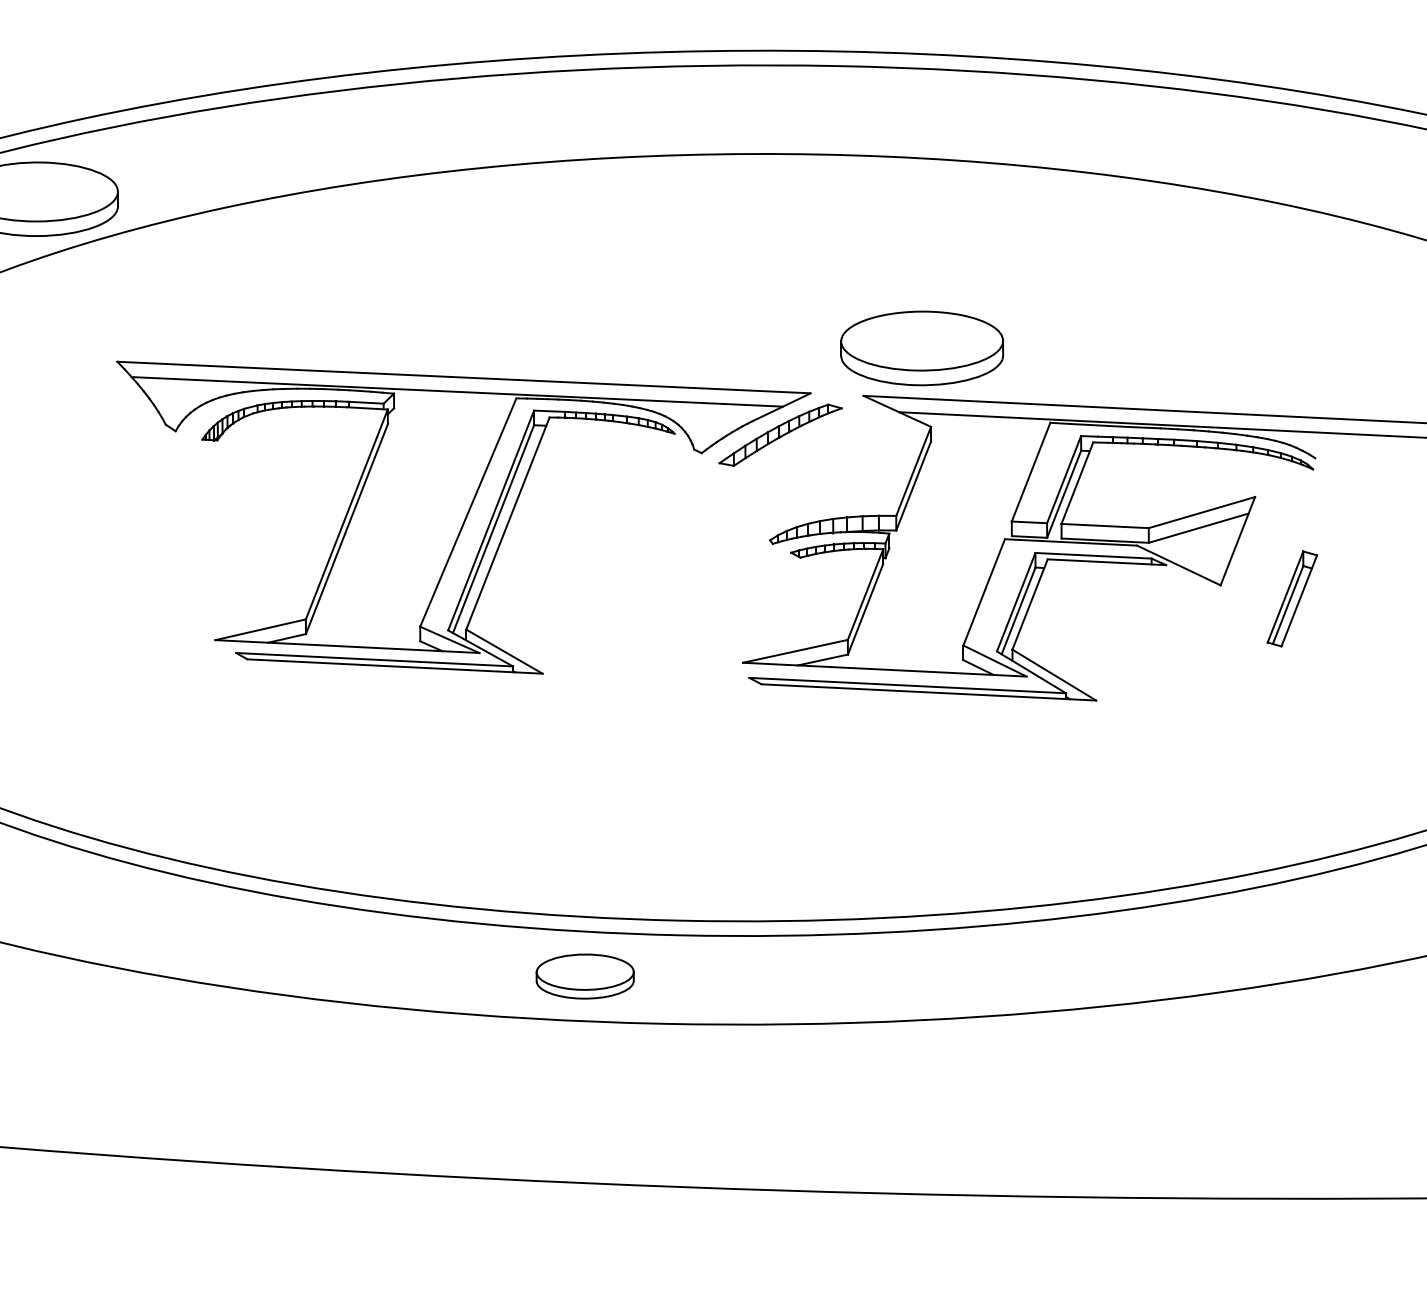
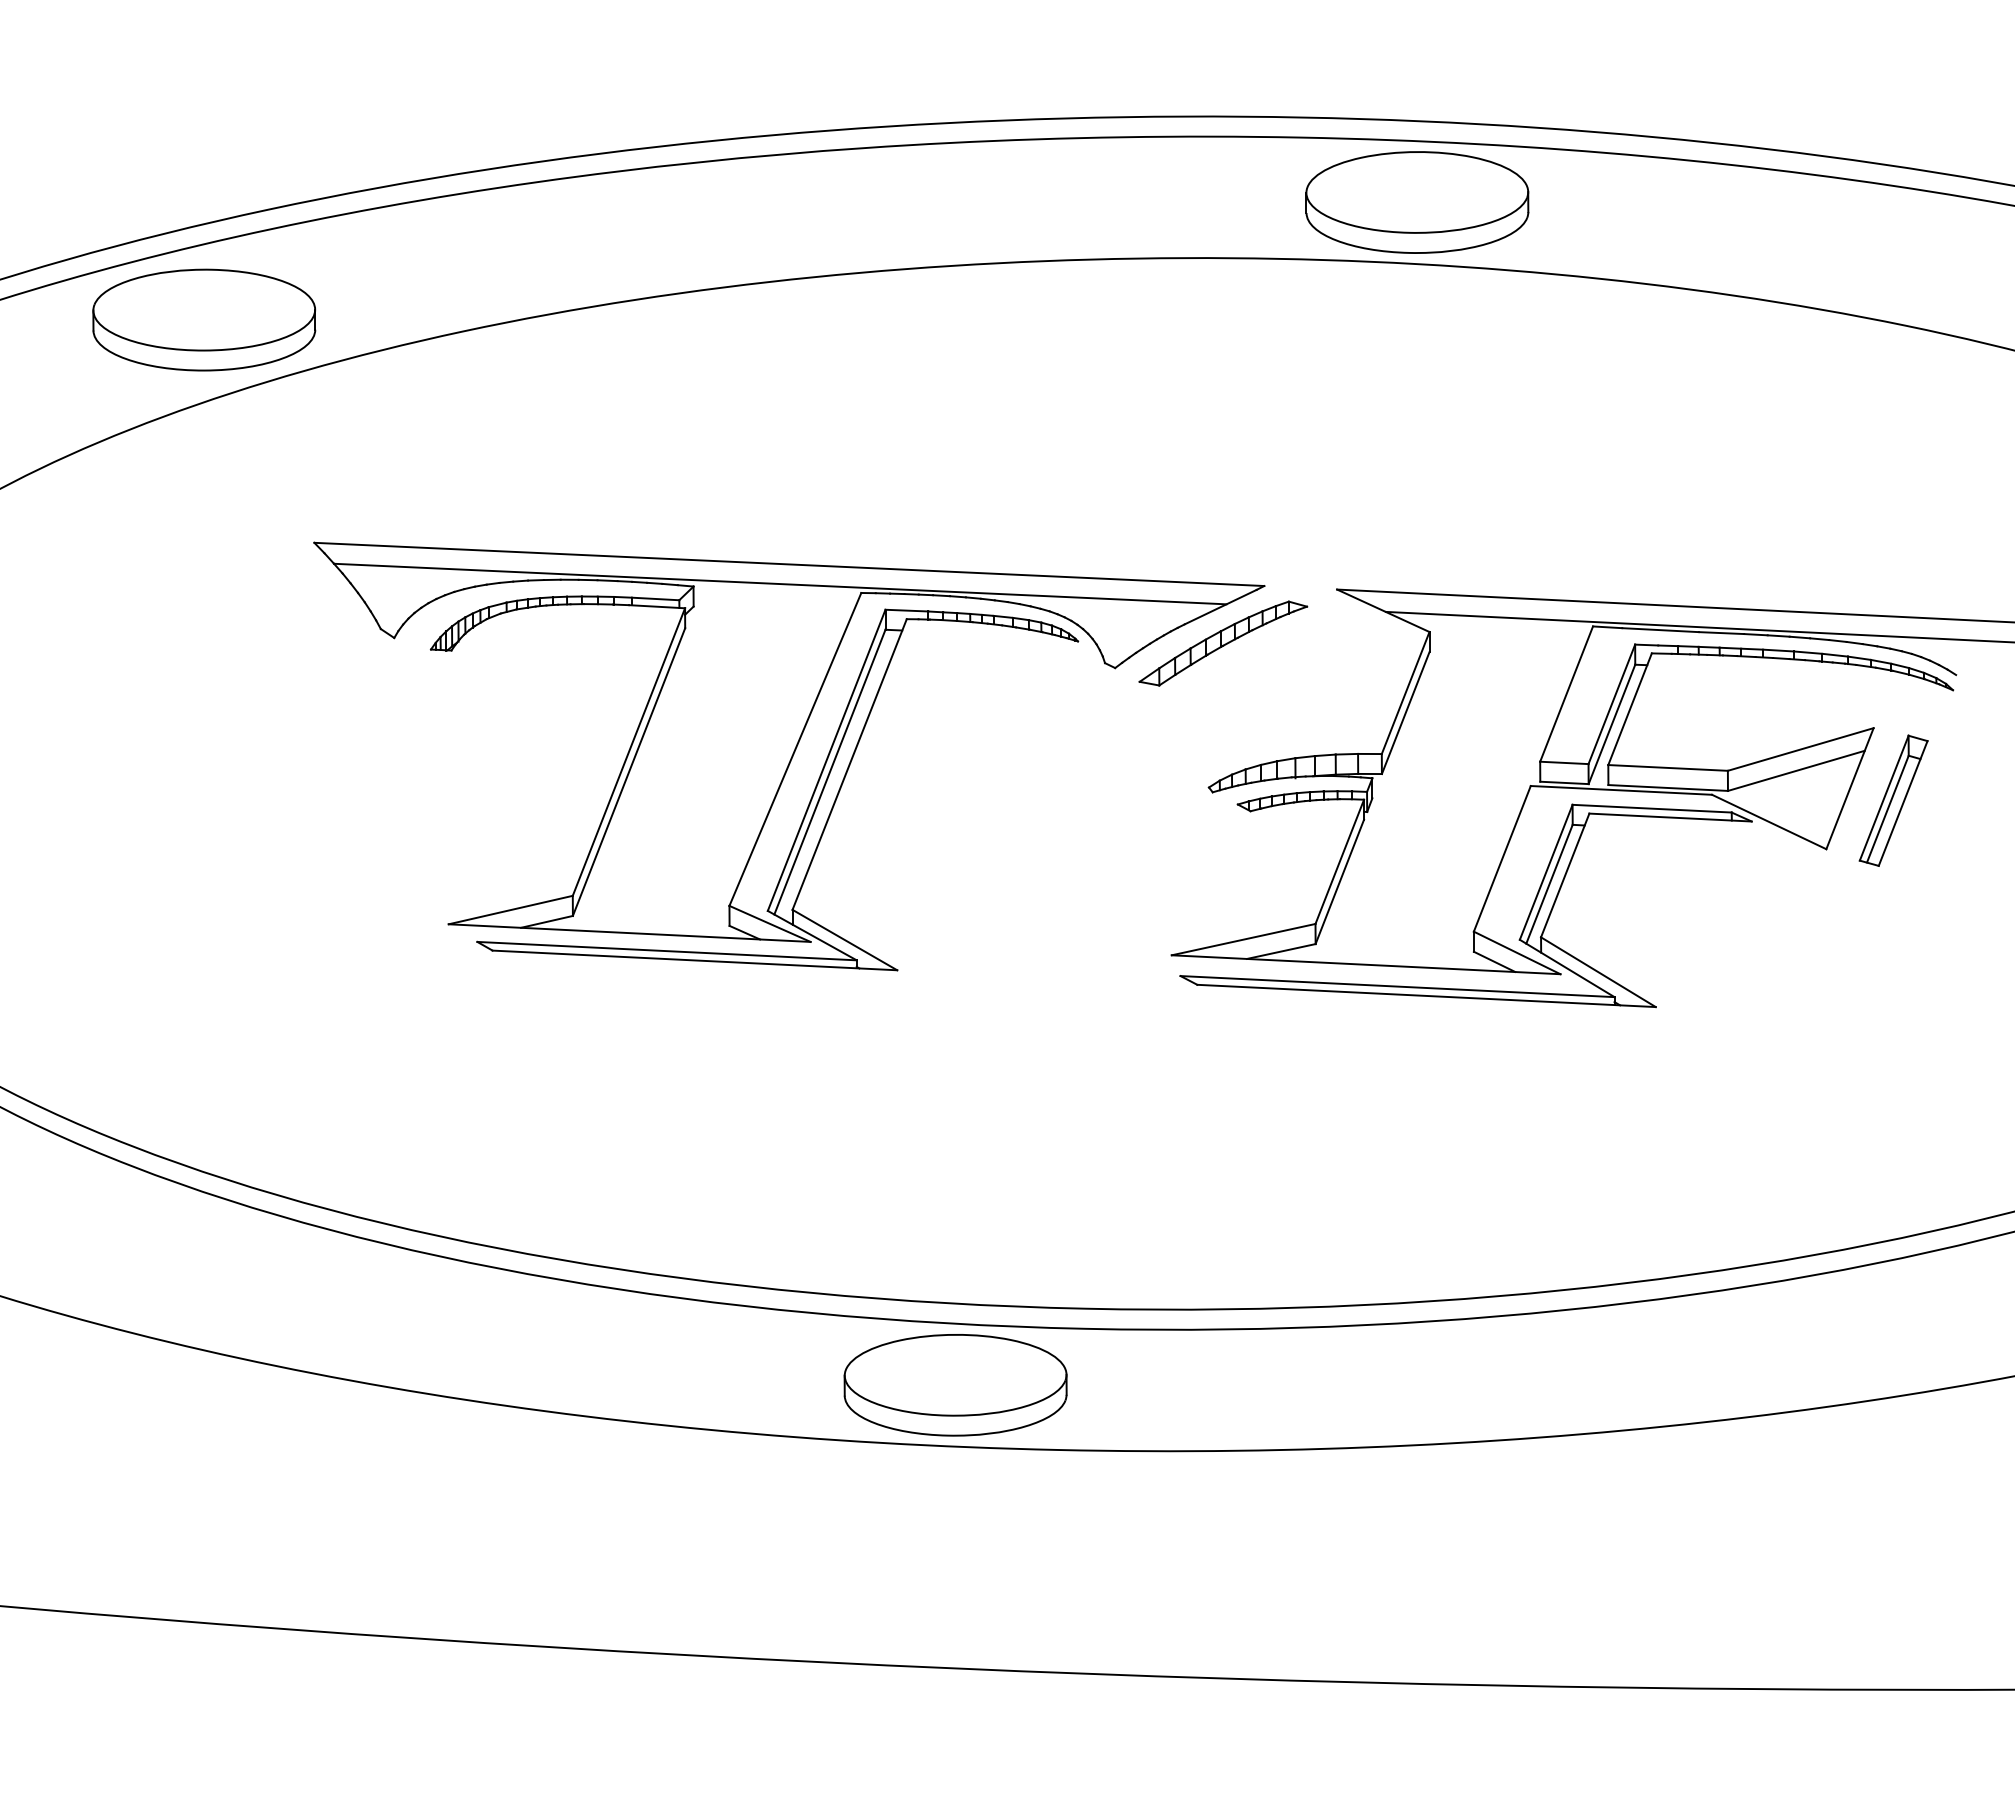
part: (922, 348) -> (1417, 202), moved
part: (1292, 598) -> (1893, 800), moved
part: (585, 976) -> (955, 1385), size x1.67

